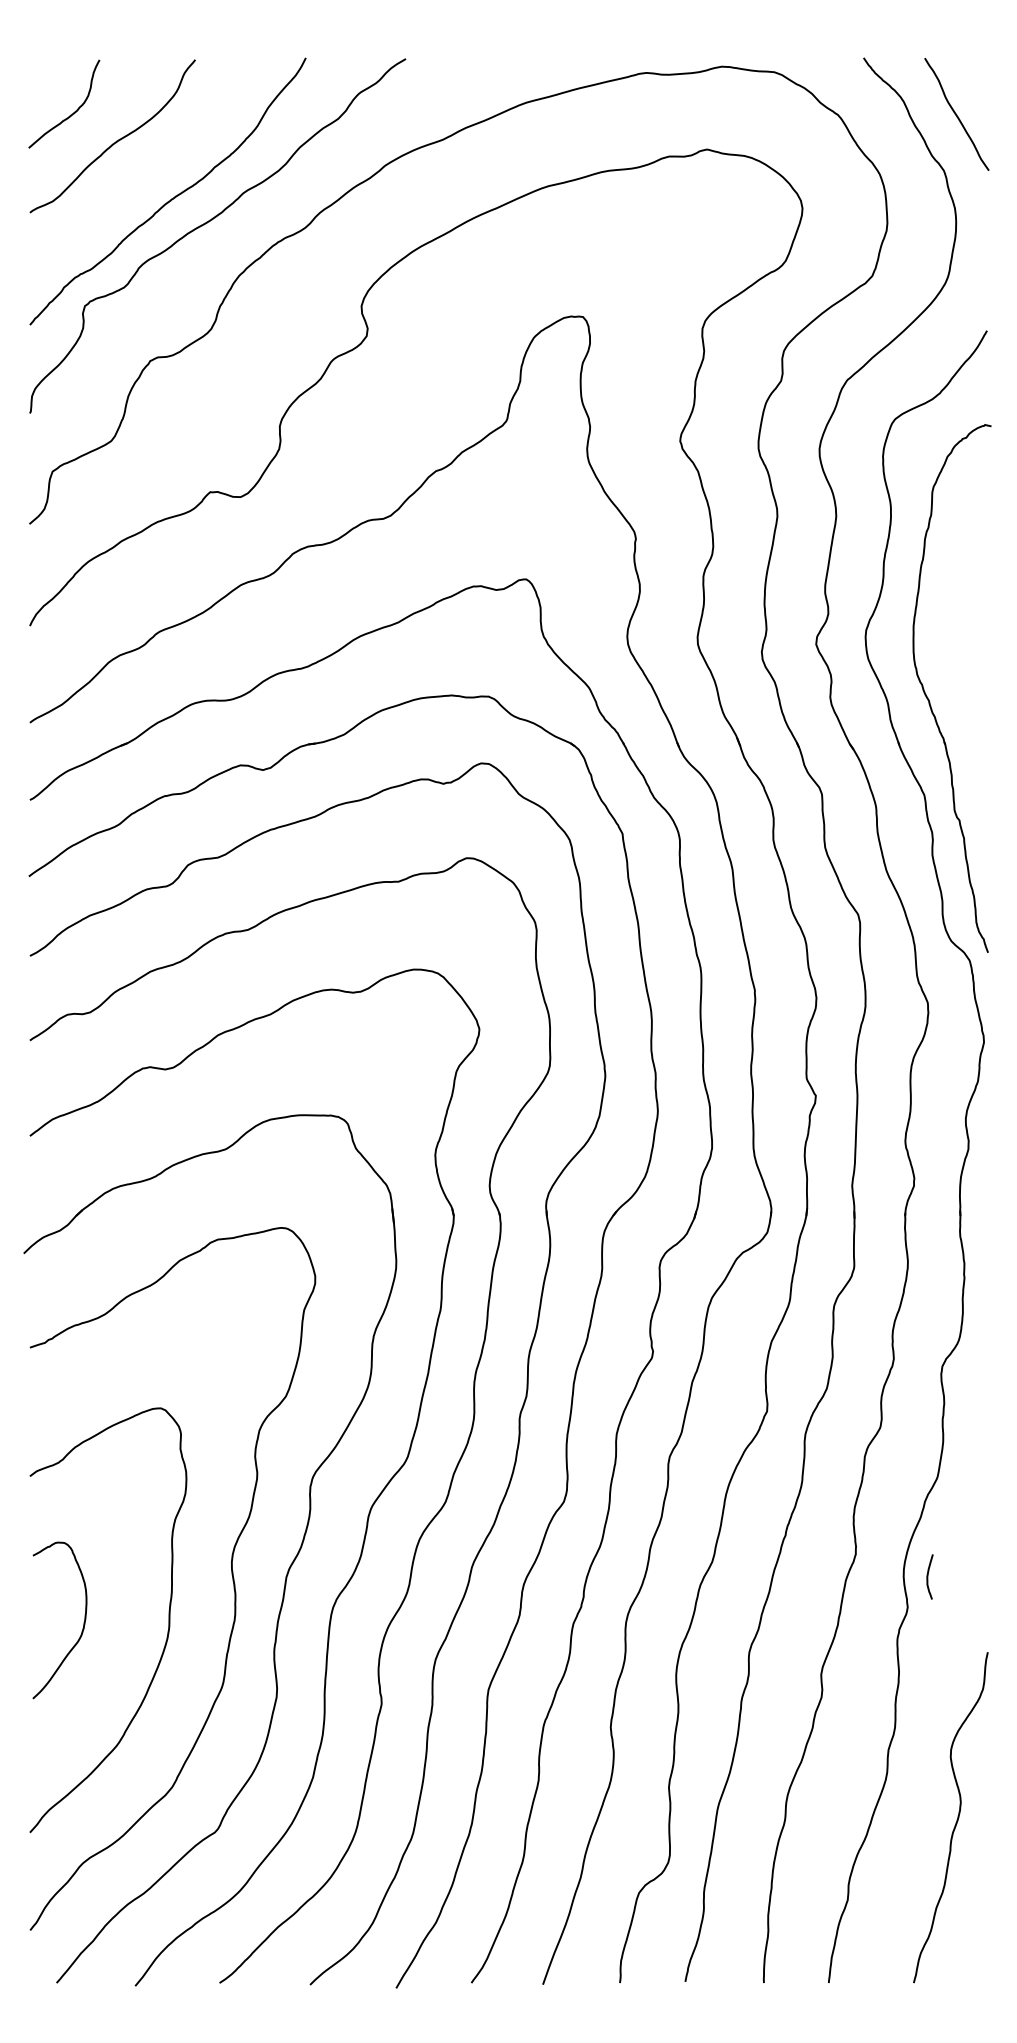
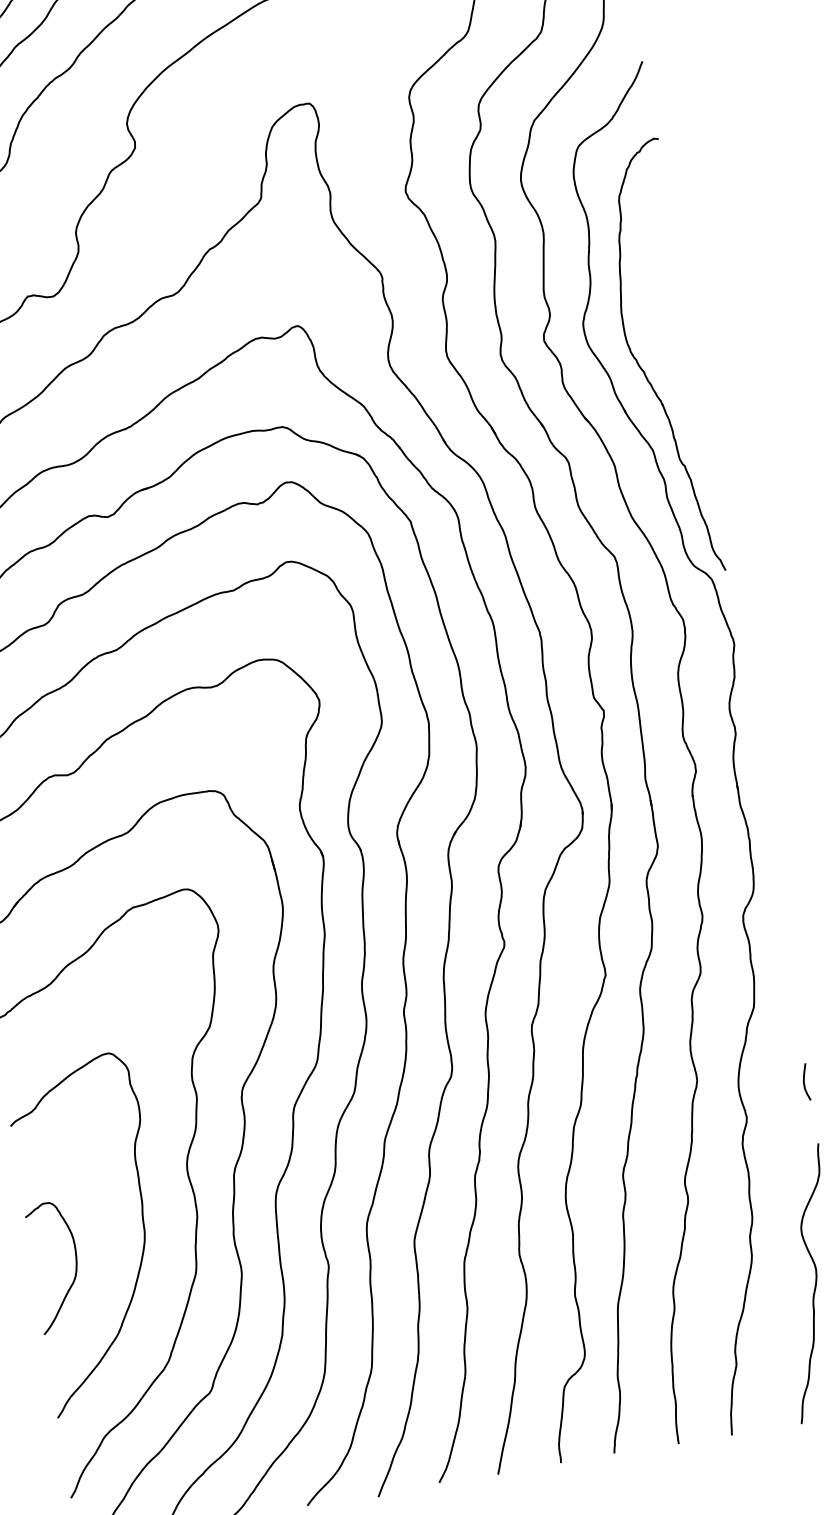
curve: (928, 1576) -> (804, 1081), moved
curve: (83, 1622) -> (75, 1265), moved

